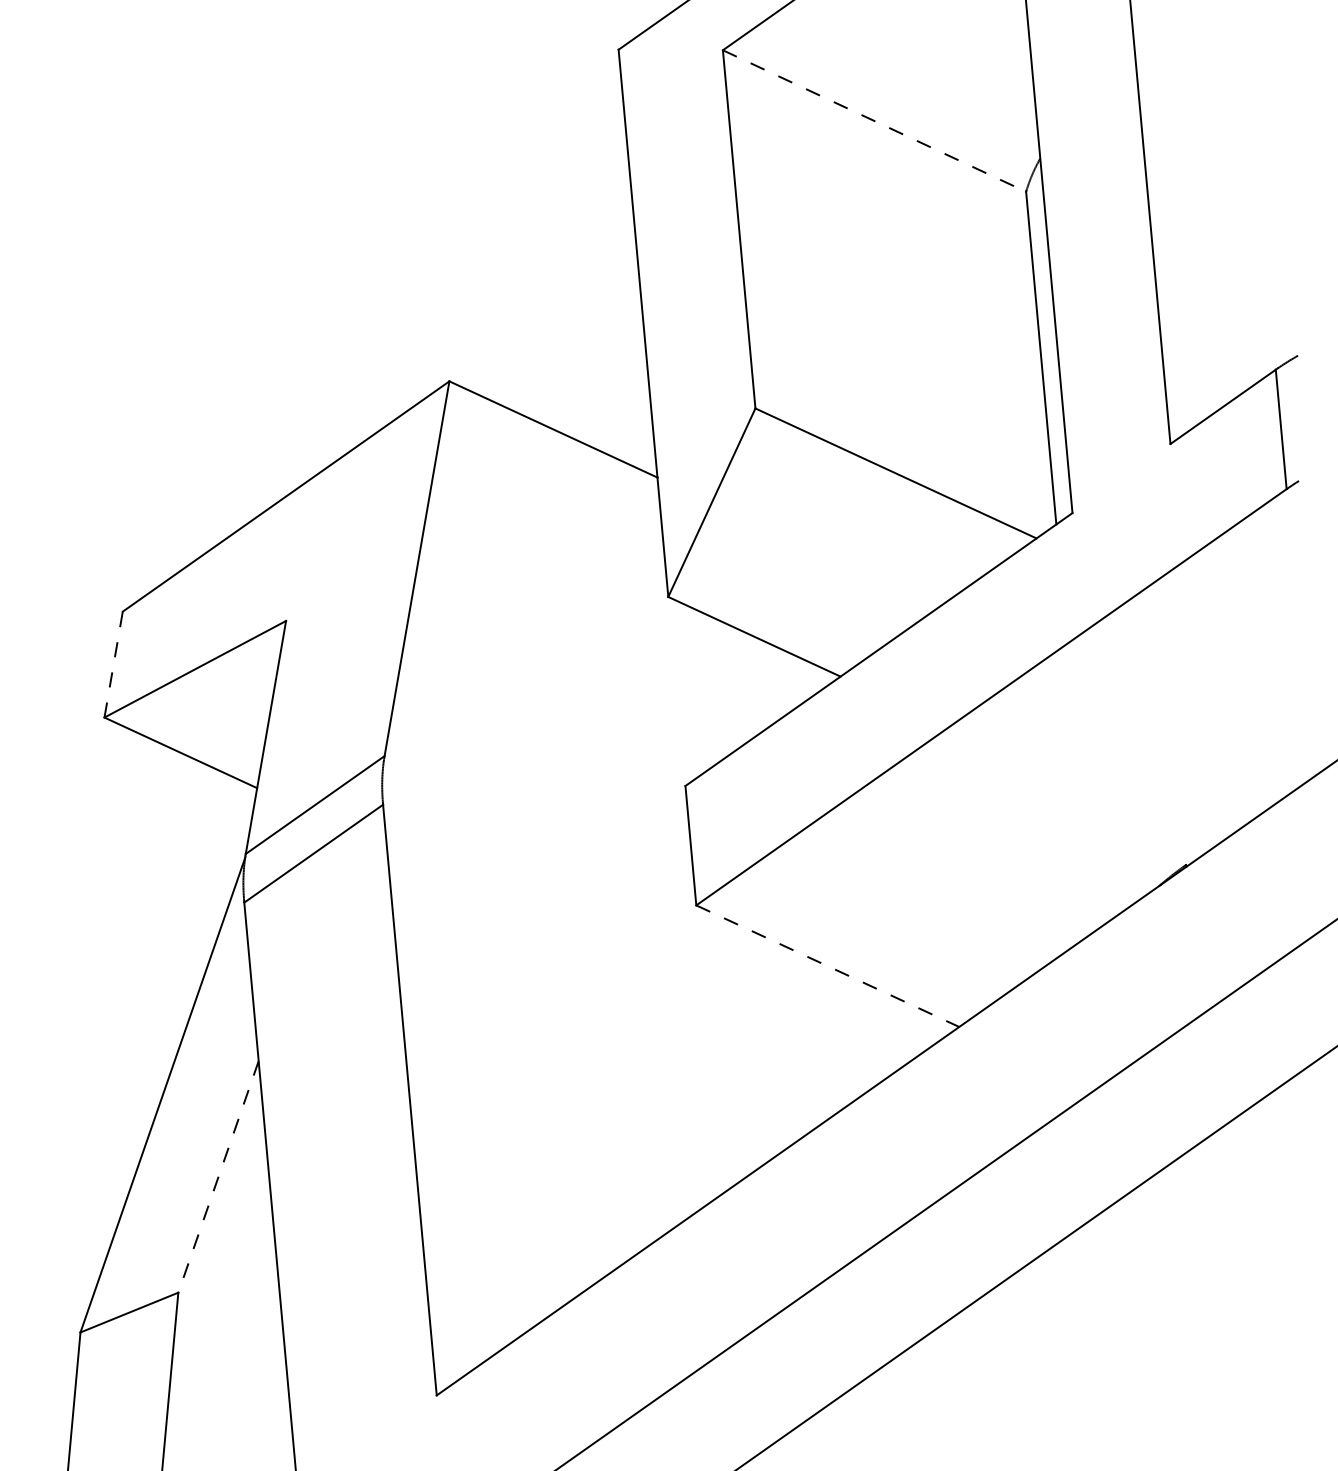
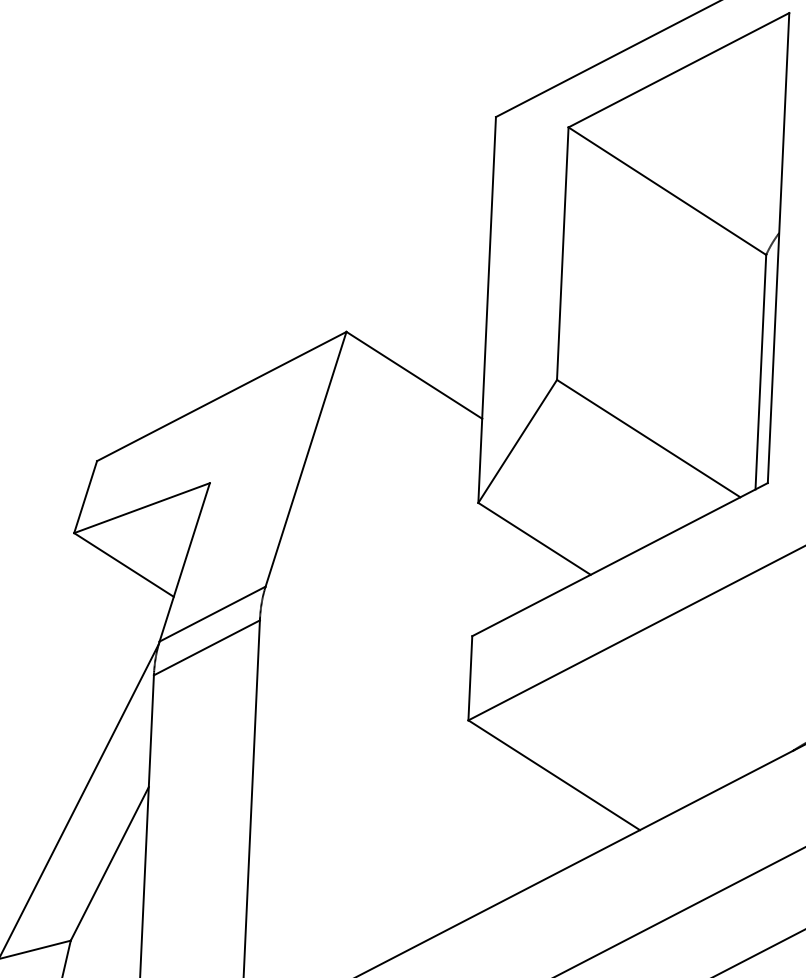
line: (874, 121) -> (667, 191), dashed -> solid
line: (113, 664) -> (85, 497), dashed -> solid
line: (827, 966) -> (553, 775), dashed -> solid
line: (218, 1176) -> (109, 863), dashed -> solid

